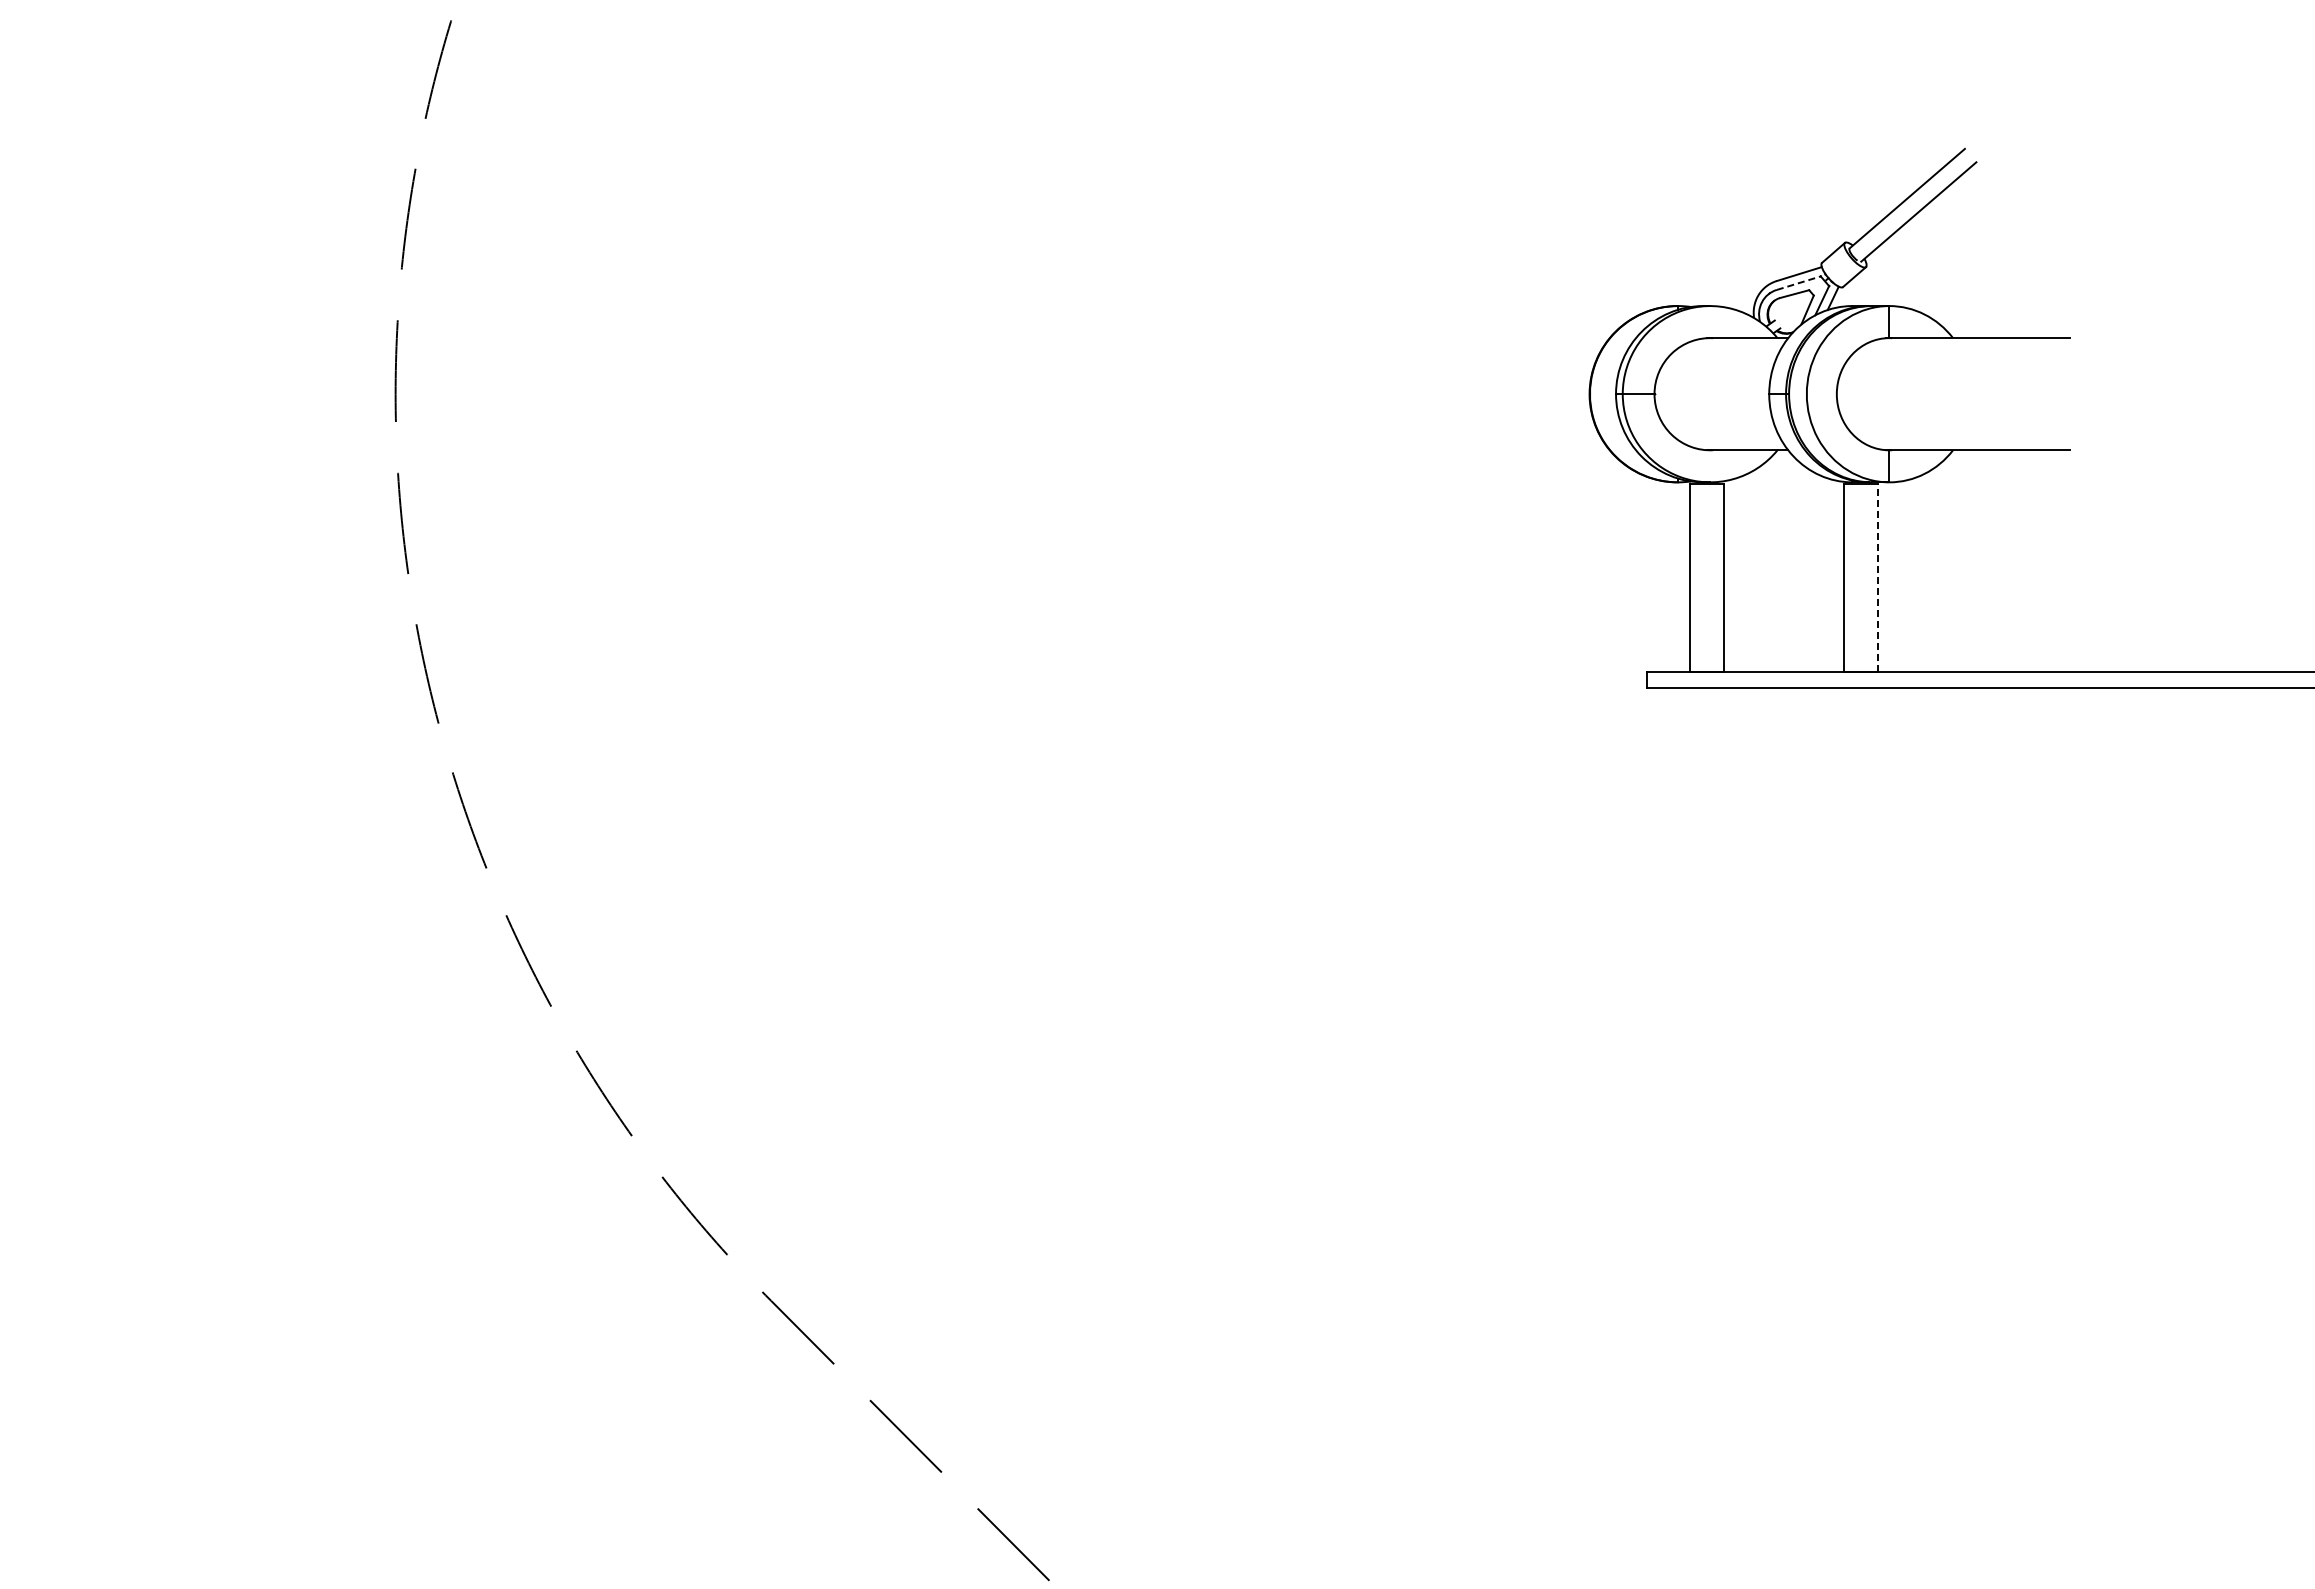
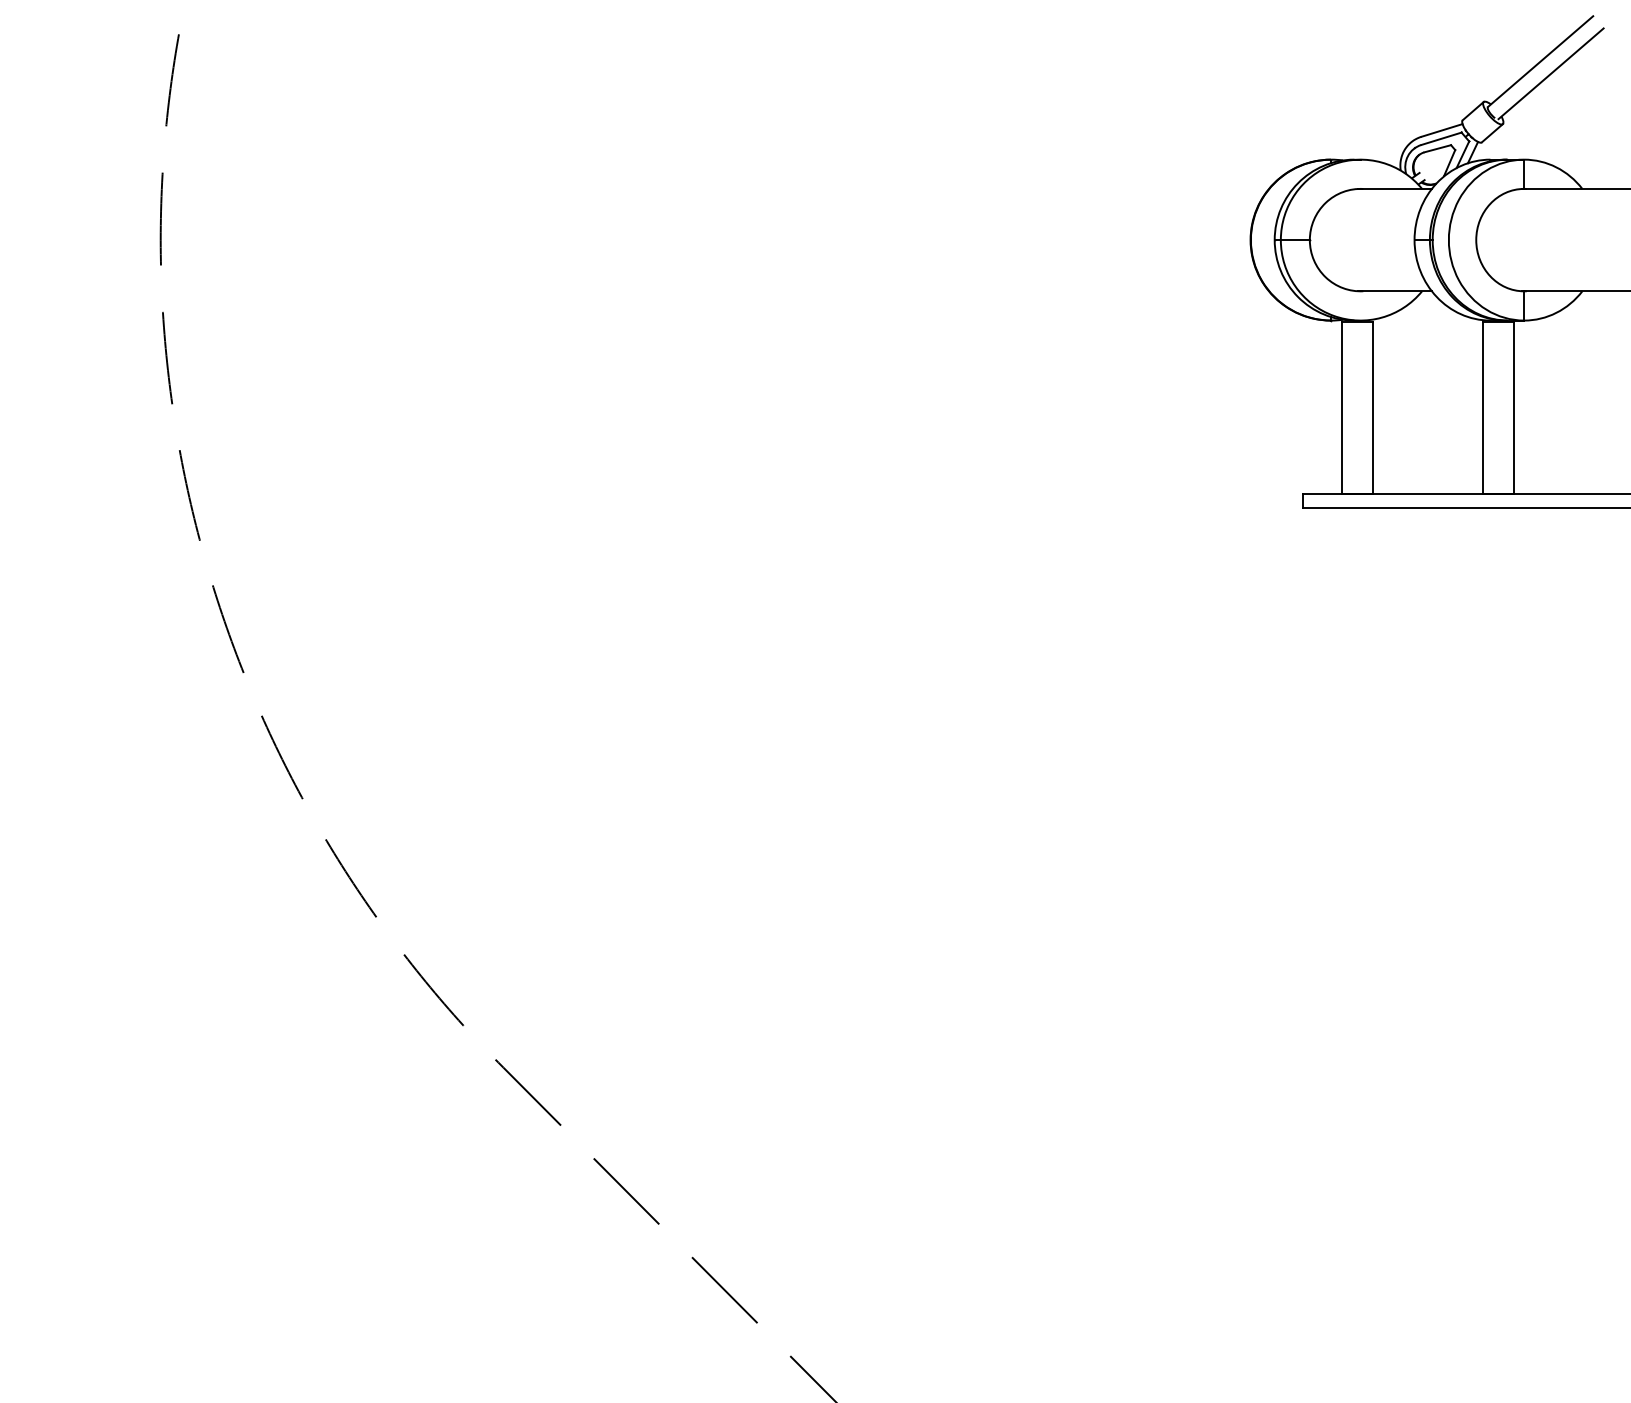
line: (1798, 283) -> (1441, 139), dashed -> solid
line: (1877, 577) -> (1513, 407), dashed -> solid

